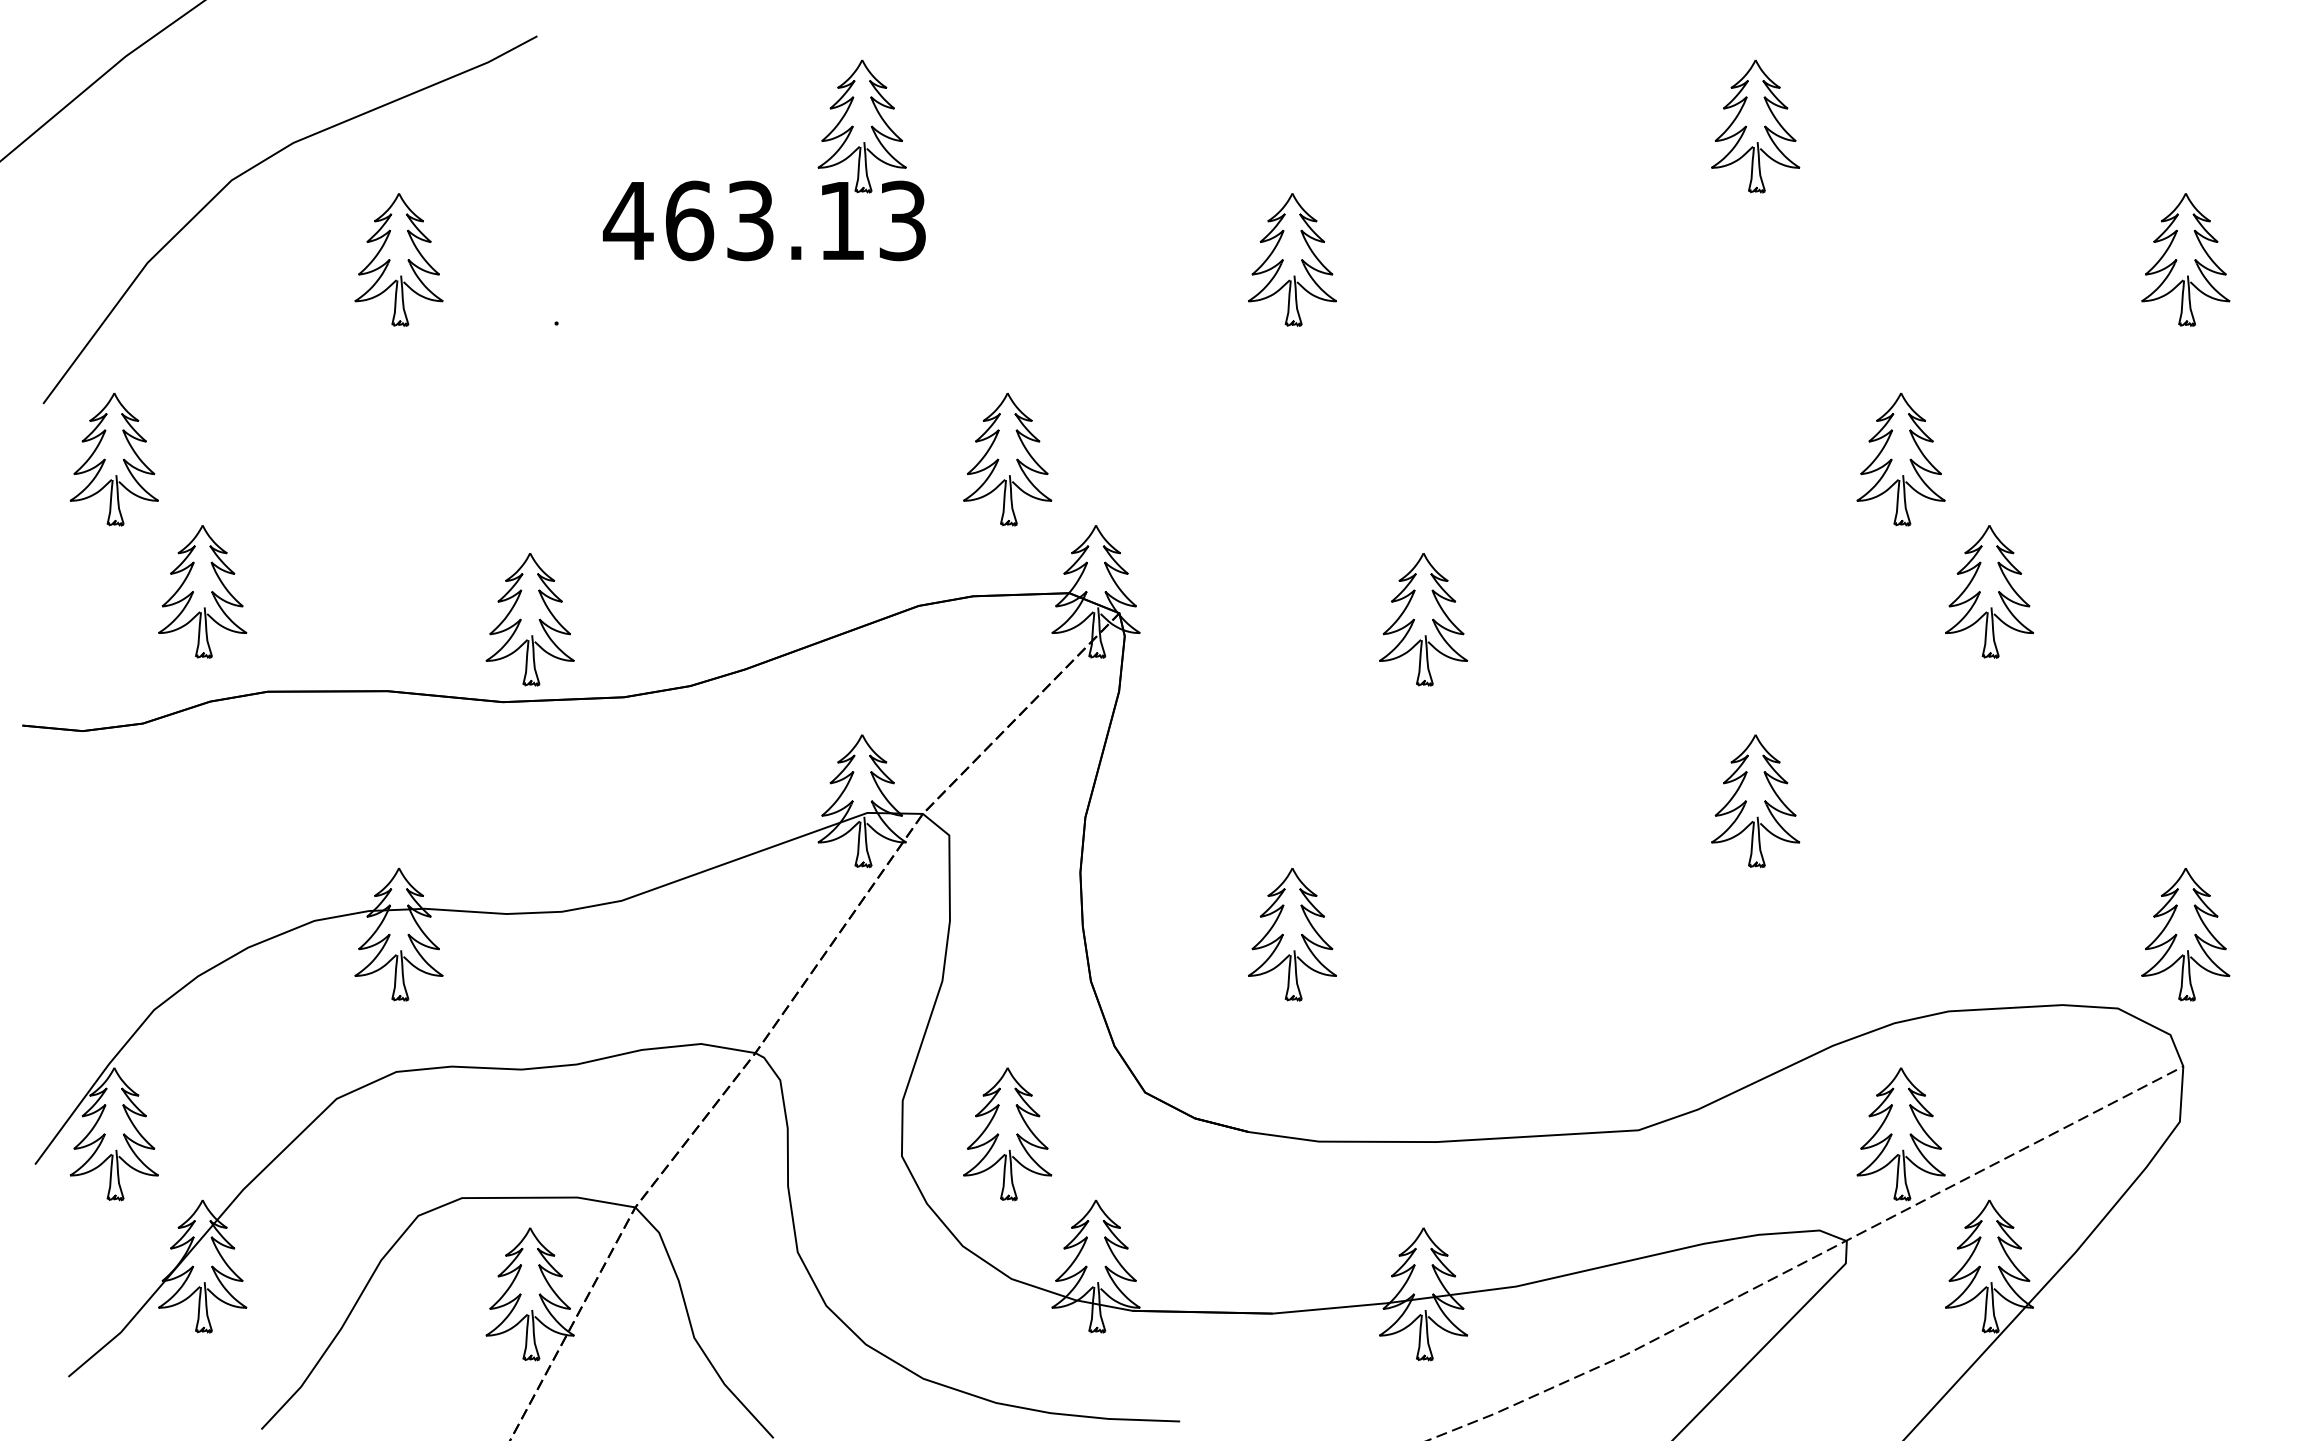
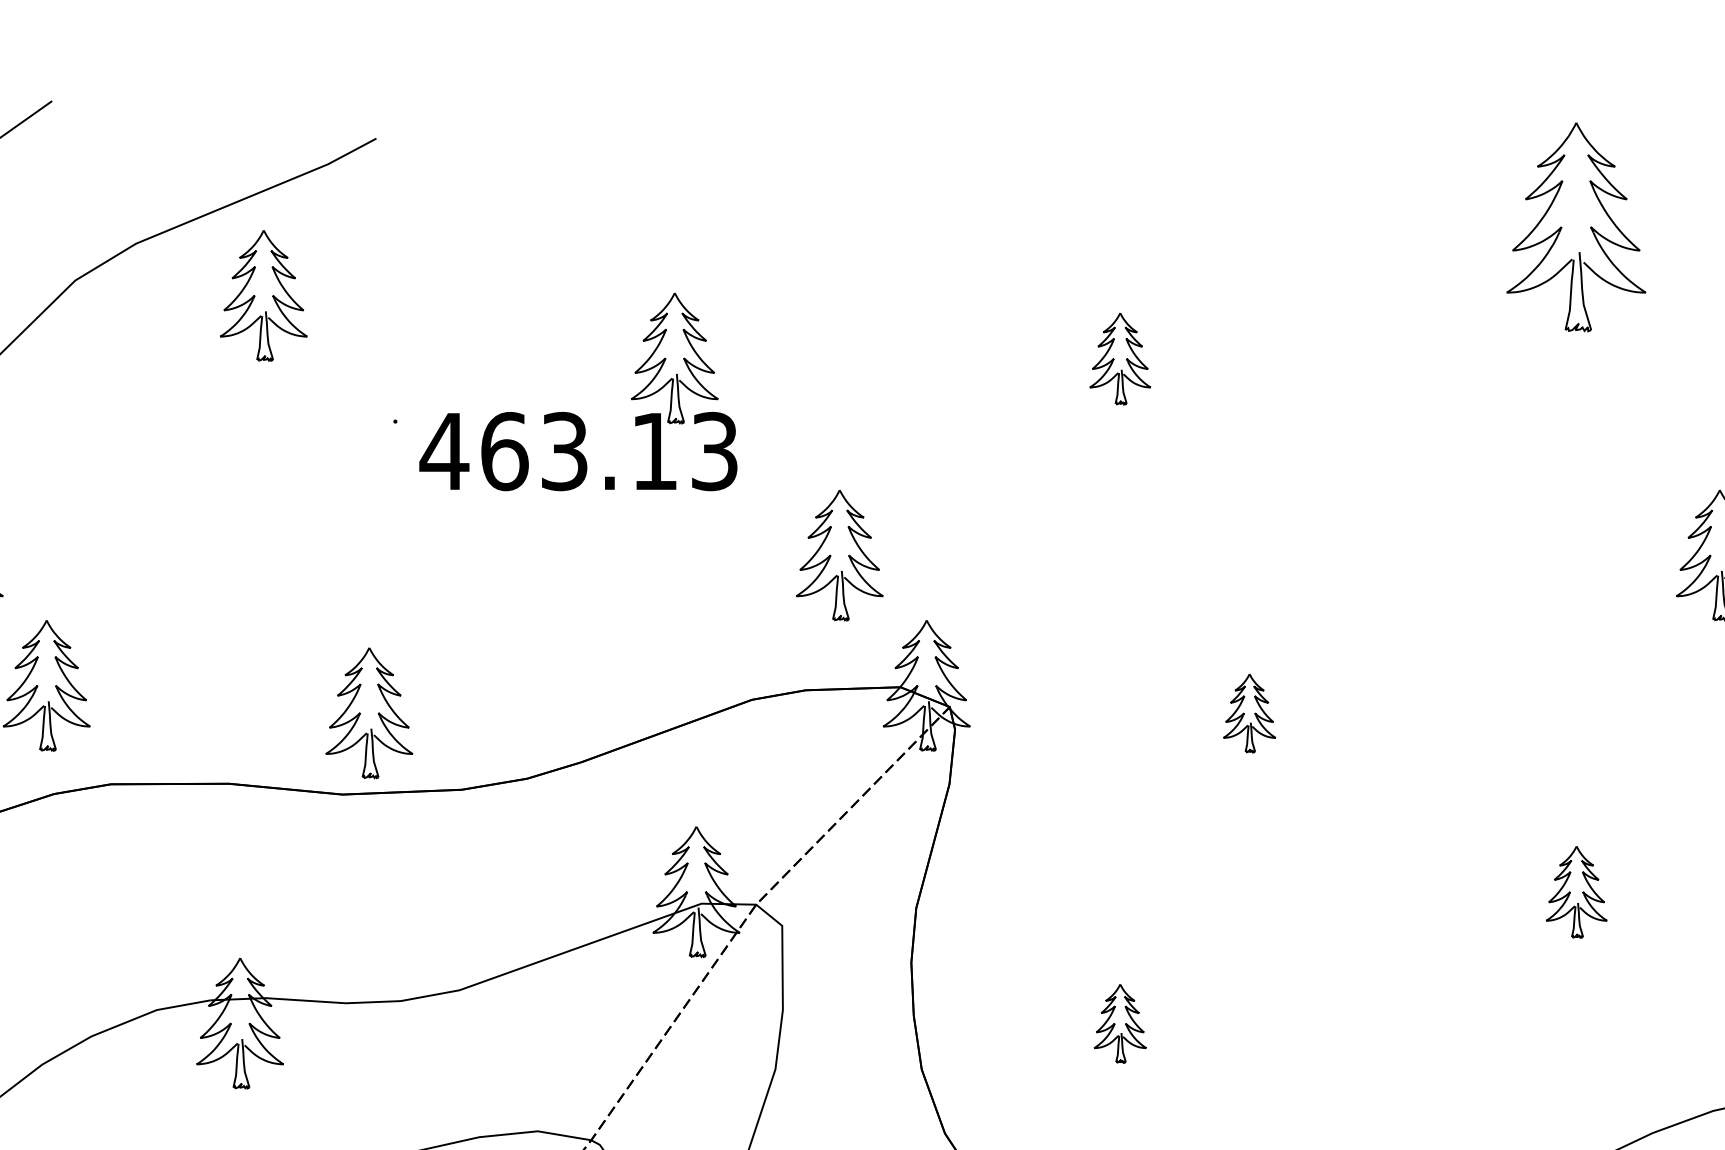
part: (1755, 126) -> (1576, 227), size x1.6
part: (756, 181) -> (570, 412), moved
part: (398, 259) -> (263, 295), moved
part: (1292, 259) -> (1120, 358), size x0.7
part: (1423, 619) -> (1249, 713), size x0.6
part: (1755, 801) -> (1576, 892), size x0.7
part: (1292, 934) -> (1120, 1023), size x0.6

